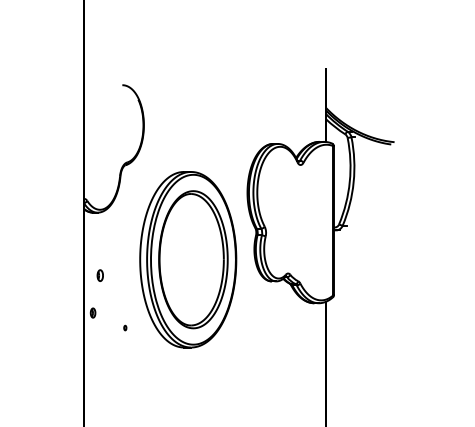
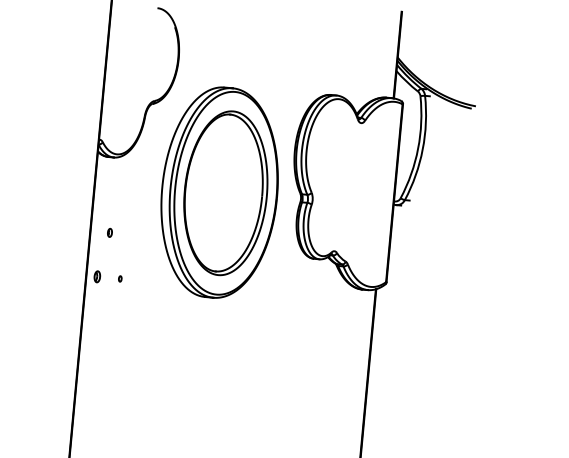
part: (188, 259) -> (219, 192), moved
part: (99, 275) -> (109, 232), size x0.62
part: (125, 327) -> (120, 278), moved

